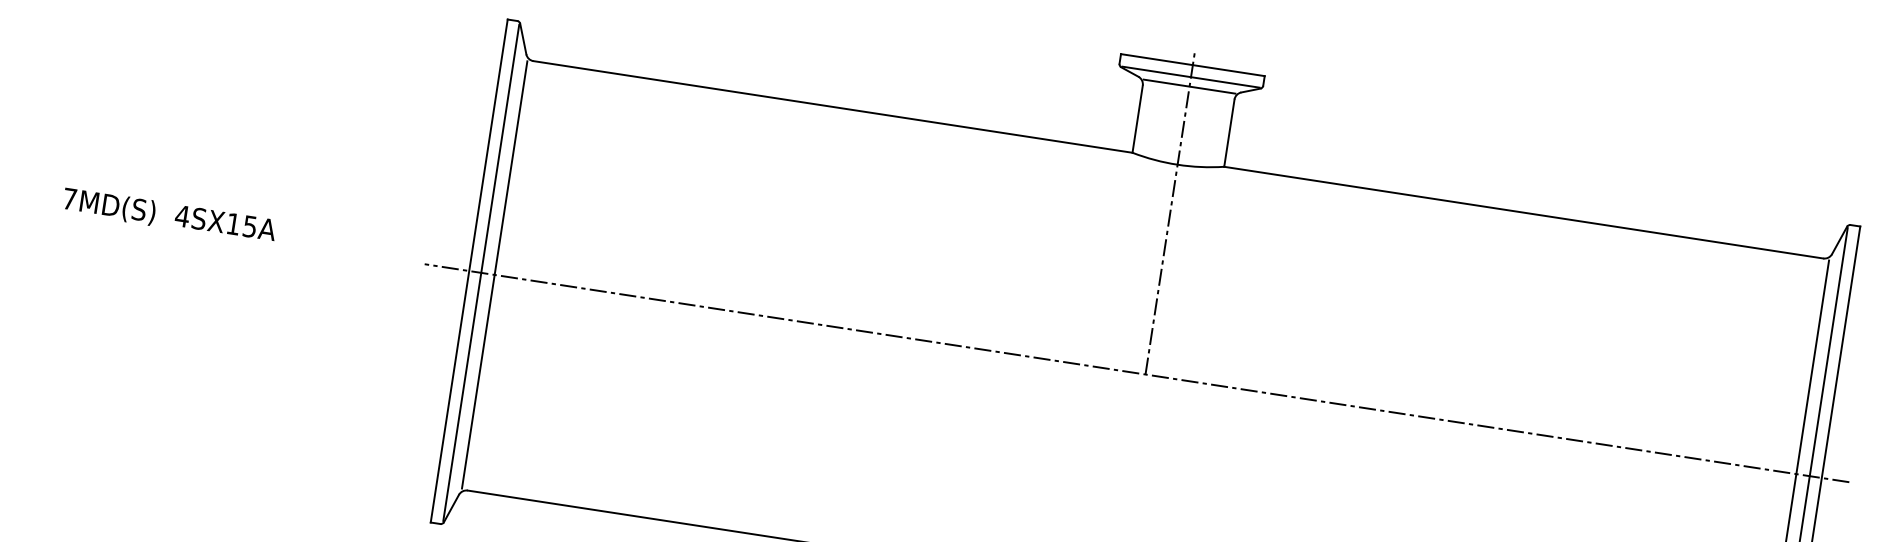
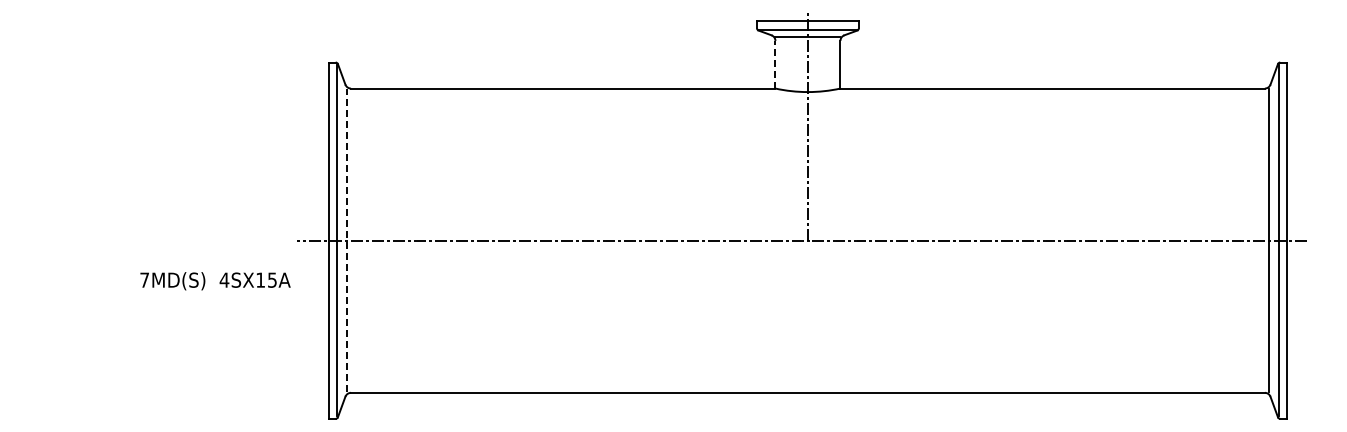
line: (1137, 118) -> (775, 64), solid -> dashed
text: (169, 216) -> (215, 281), moved
line: (494, 274) -> (346, 240), solid -> dashed

